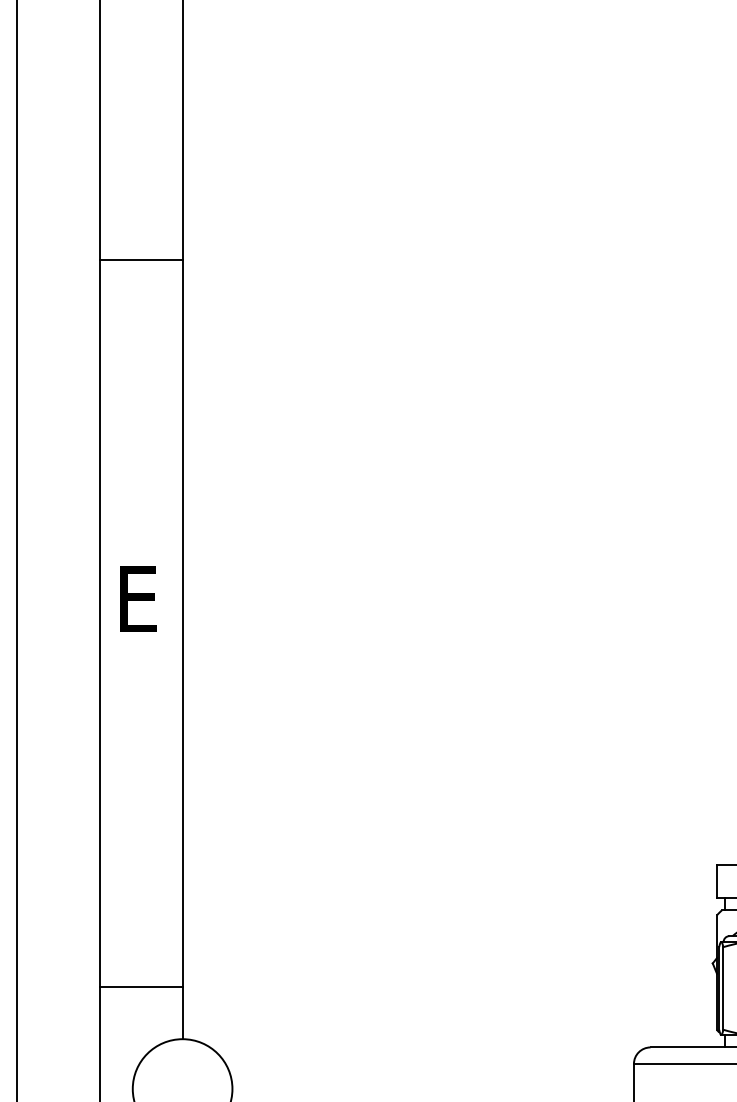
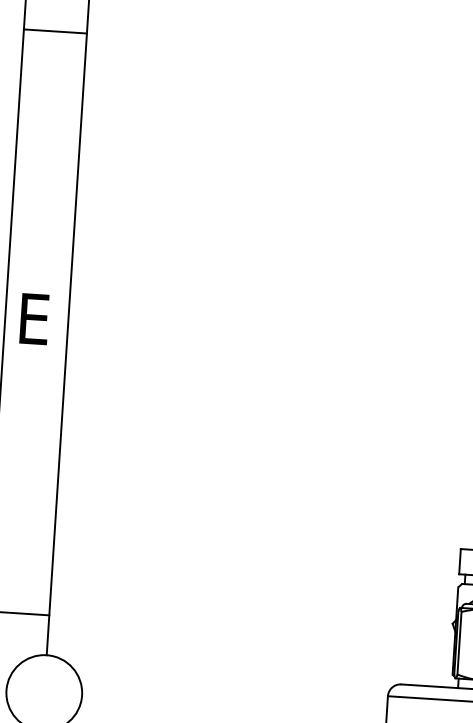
line: (140, 259) -> (54, 31), moved

